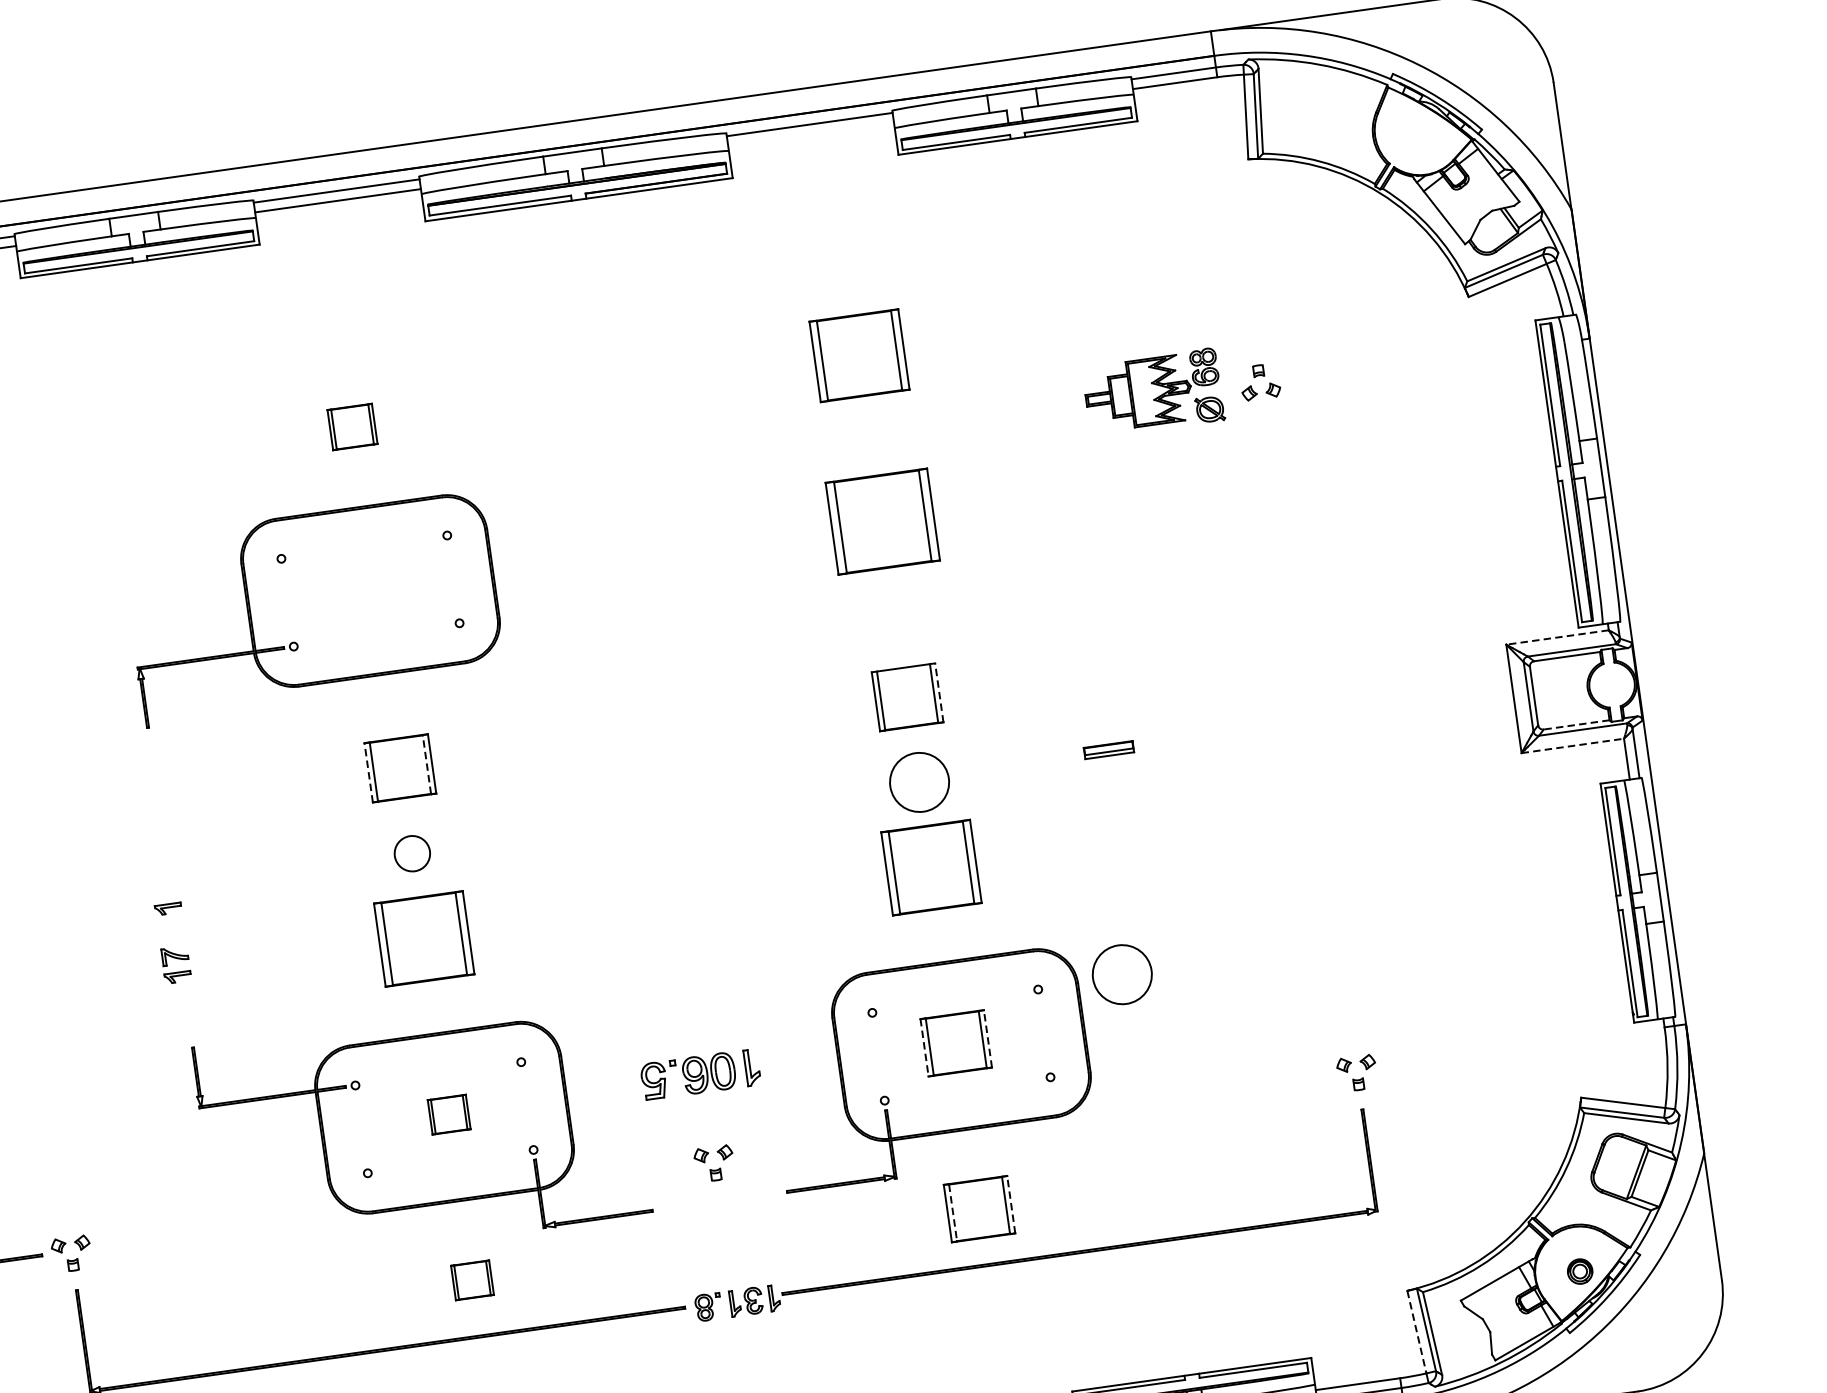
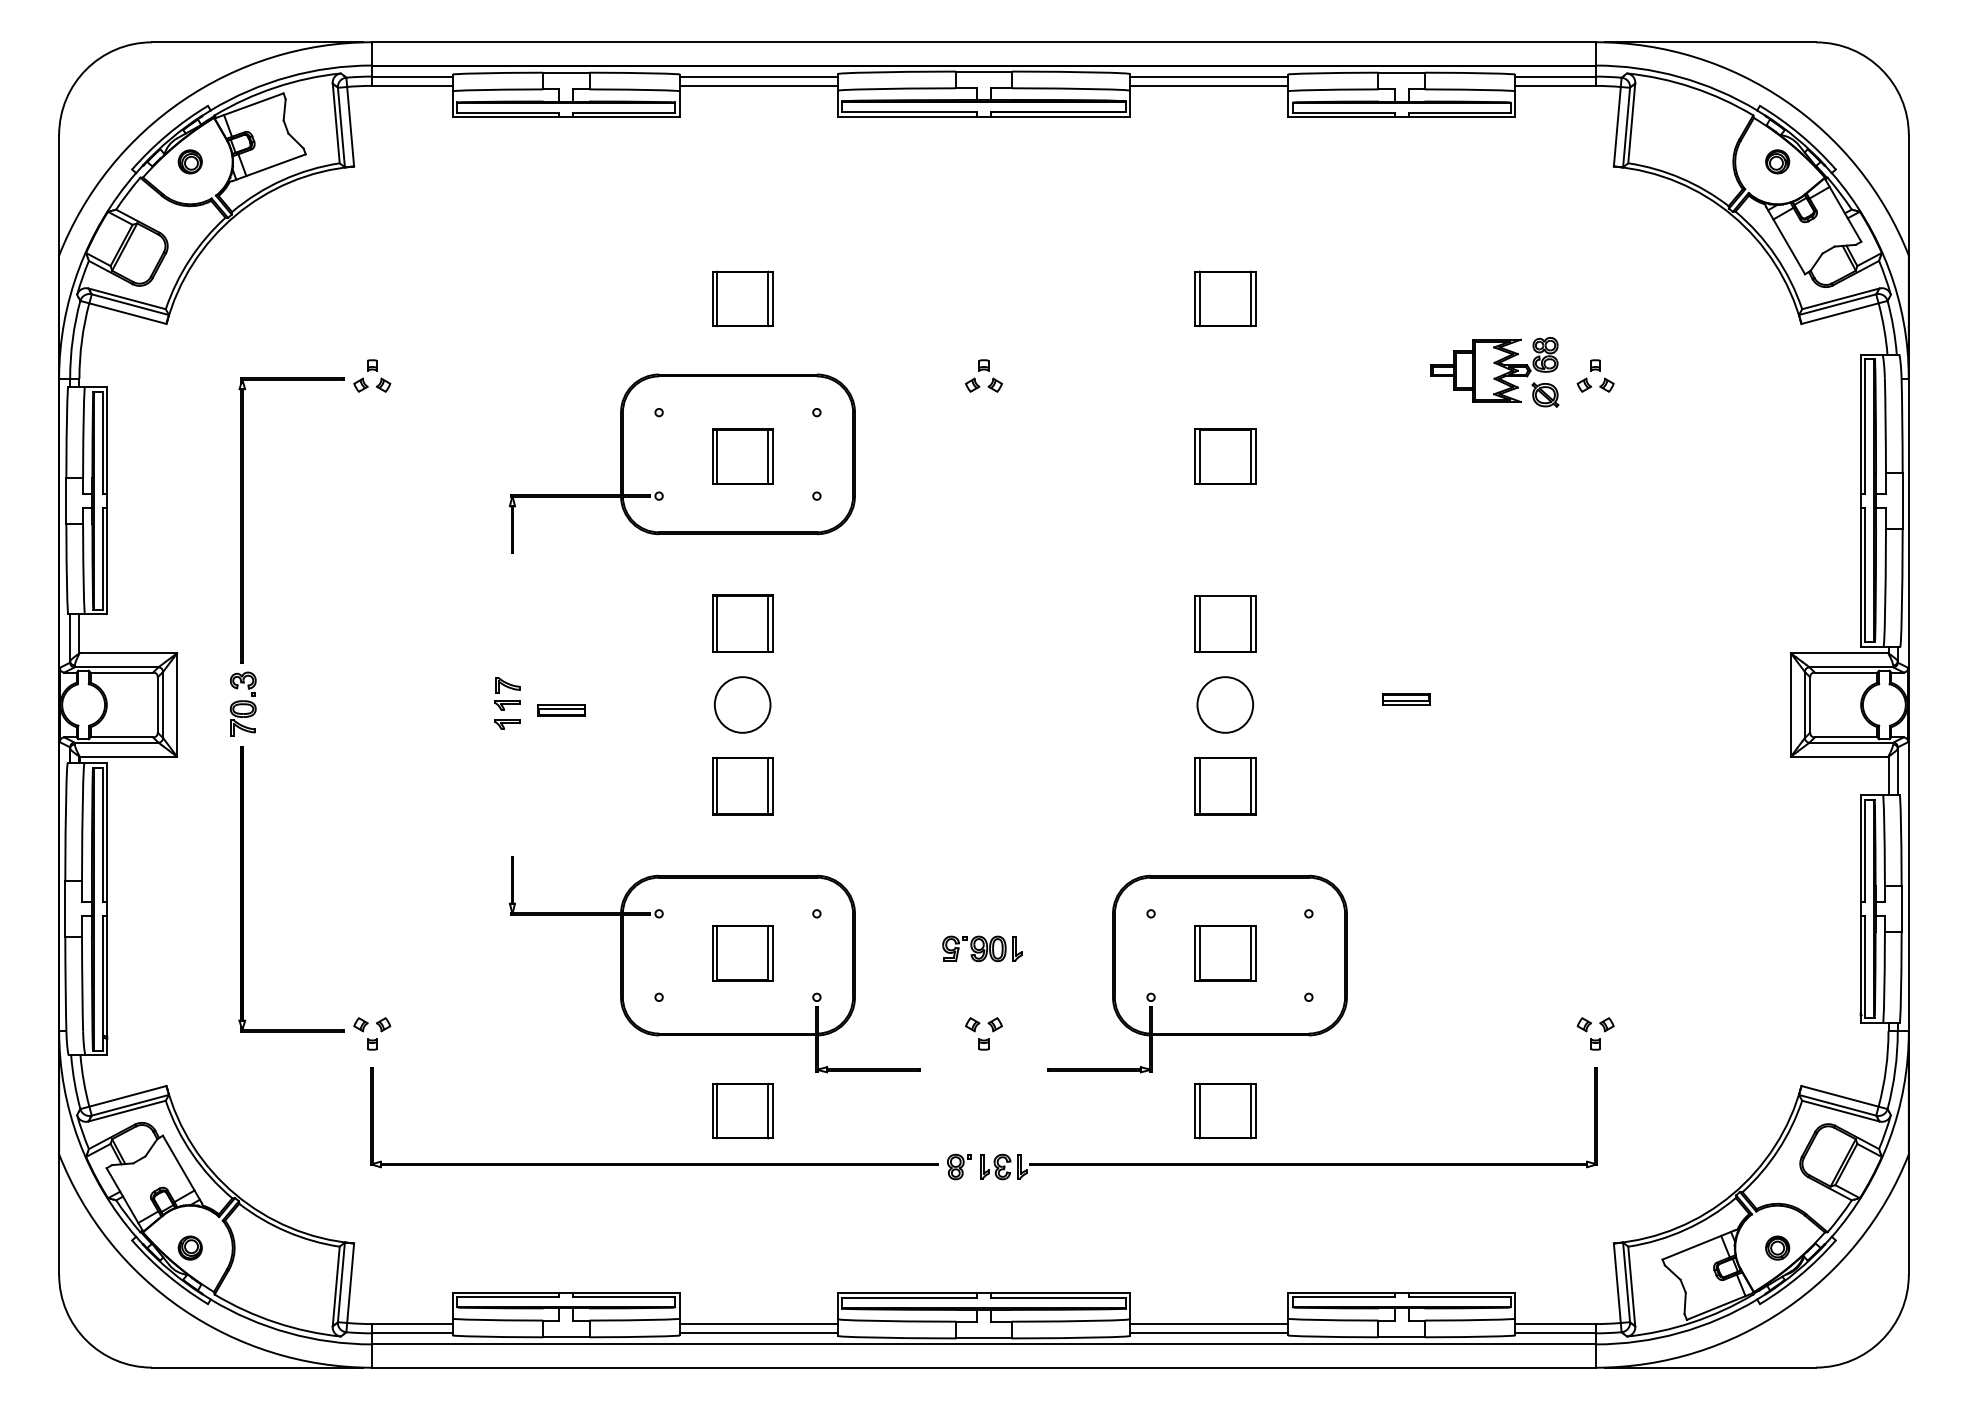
part: (1419, 129) -> (1777, 161), added
line: (810, 133) -> (1208, 85), added
part: (859, 355) -> (1225, 298), size x0.71
part: (352, 426) -> (742, 298), size x1.43
part: (616, 471) -> (983, 375), added
part: (883, 521) -> (1225, 456), size x0.62
part: (375, 592) -> (742, 456), added
line: (1557, 637) -> (1839, 653), dashed -> solid
line: (939, 692) -> (1255, 623), dashed -> solid
line: (1576, 725) -> (1845, 737), dashed -> solid
line: (1572, 745) -> (1839, 756), dashed -> solid
line: (426, 764) -> (767, 623), dashed -> solid
line: (368, 772) -> (712, 623), dashed -> solid
circle: (412, 853) -> (742, 704), size x1.67
part: (931, 868) -> (1225, 786), size x0.71
part: (222, 886) -> (561, 710), added
part: (424, 939) -> (742, 786), size x0.71
part: (176, 964) -> (507, 693), moved
circle: (1122, 974) -> (1389, 910), removed
line: (987, 1038) -> (1255, 952), dashed -> solid
line: (924, 1047) -> (1195, 953), dashed -> solid
part: (700, 1074) -> (982, 948), size x0.71
part: (448, 1114) -> (742, 953), size x1.67
line: (1011, 1204) -> (1255, 1110), dashed -> solid
line: (953, 1213) -> (1200, 1111), dashed -> solid
part: (472, 1279) -> (742, 1110), size x1.67
line: (1417, 1332) -> (1617, 1283), dashed -> solid

